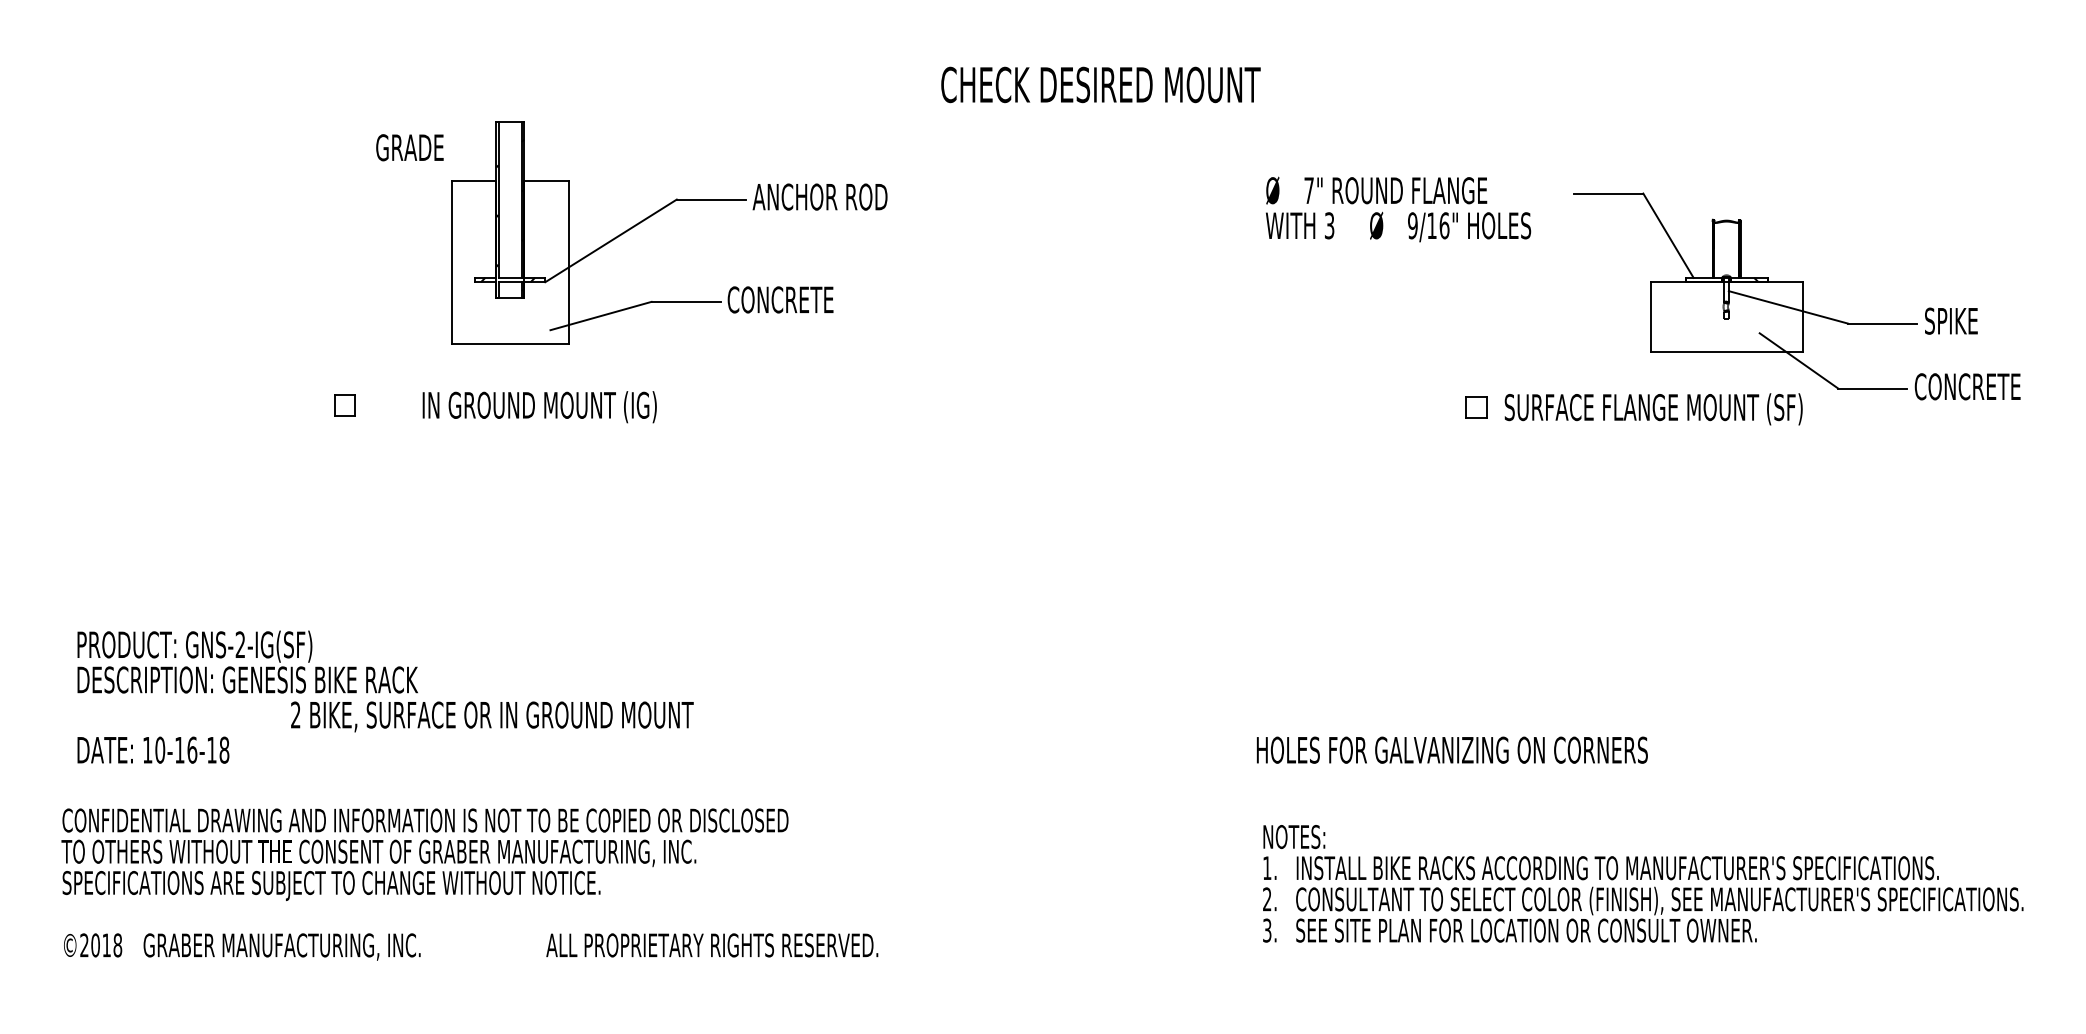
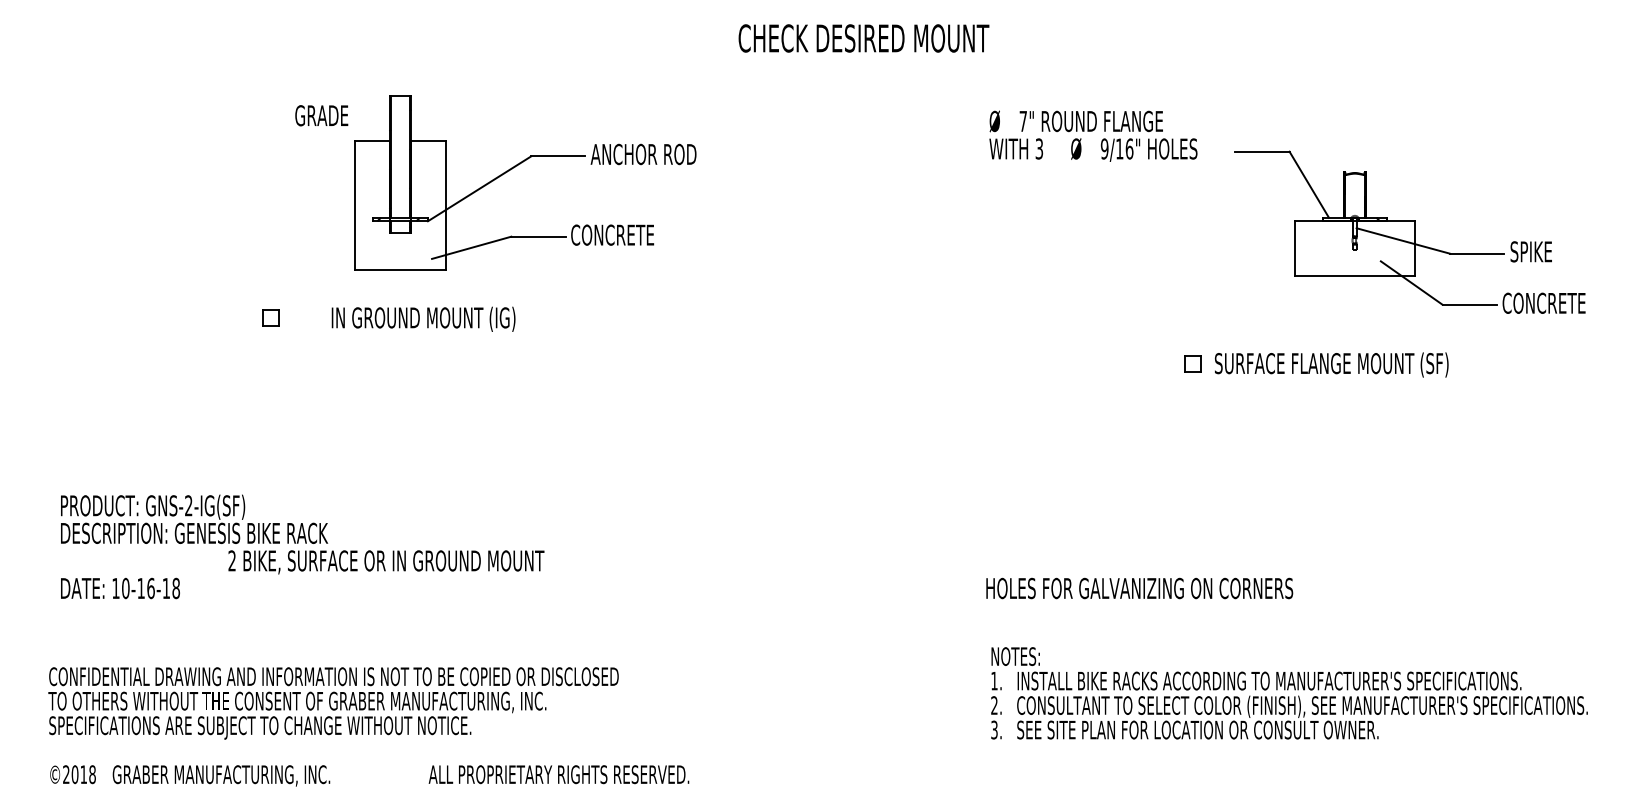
text: (1100, 84) -> (863, 38), moved
text: (1398, 208) -> (1093, 135), moved
part: (1634, 408) -> (1316, 364), moved
text: (469, 884) -> (368, 726), moved

